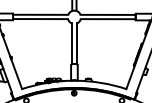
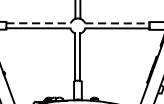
line: (40, 14) -> (38, 22), solid -> dashed
line: (108, 14) -> (117, 22), solid -> dashed

